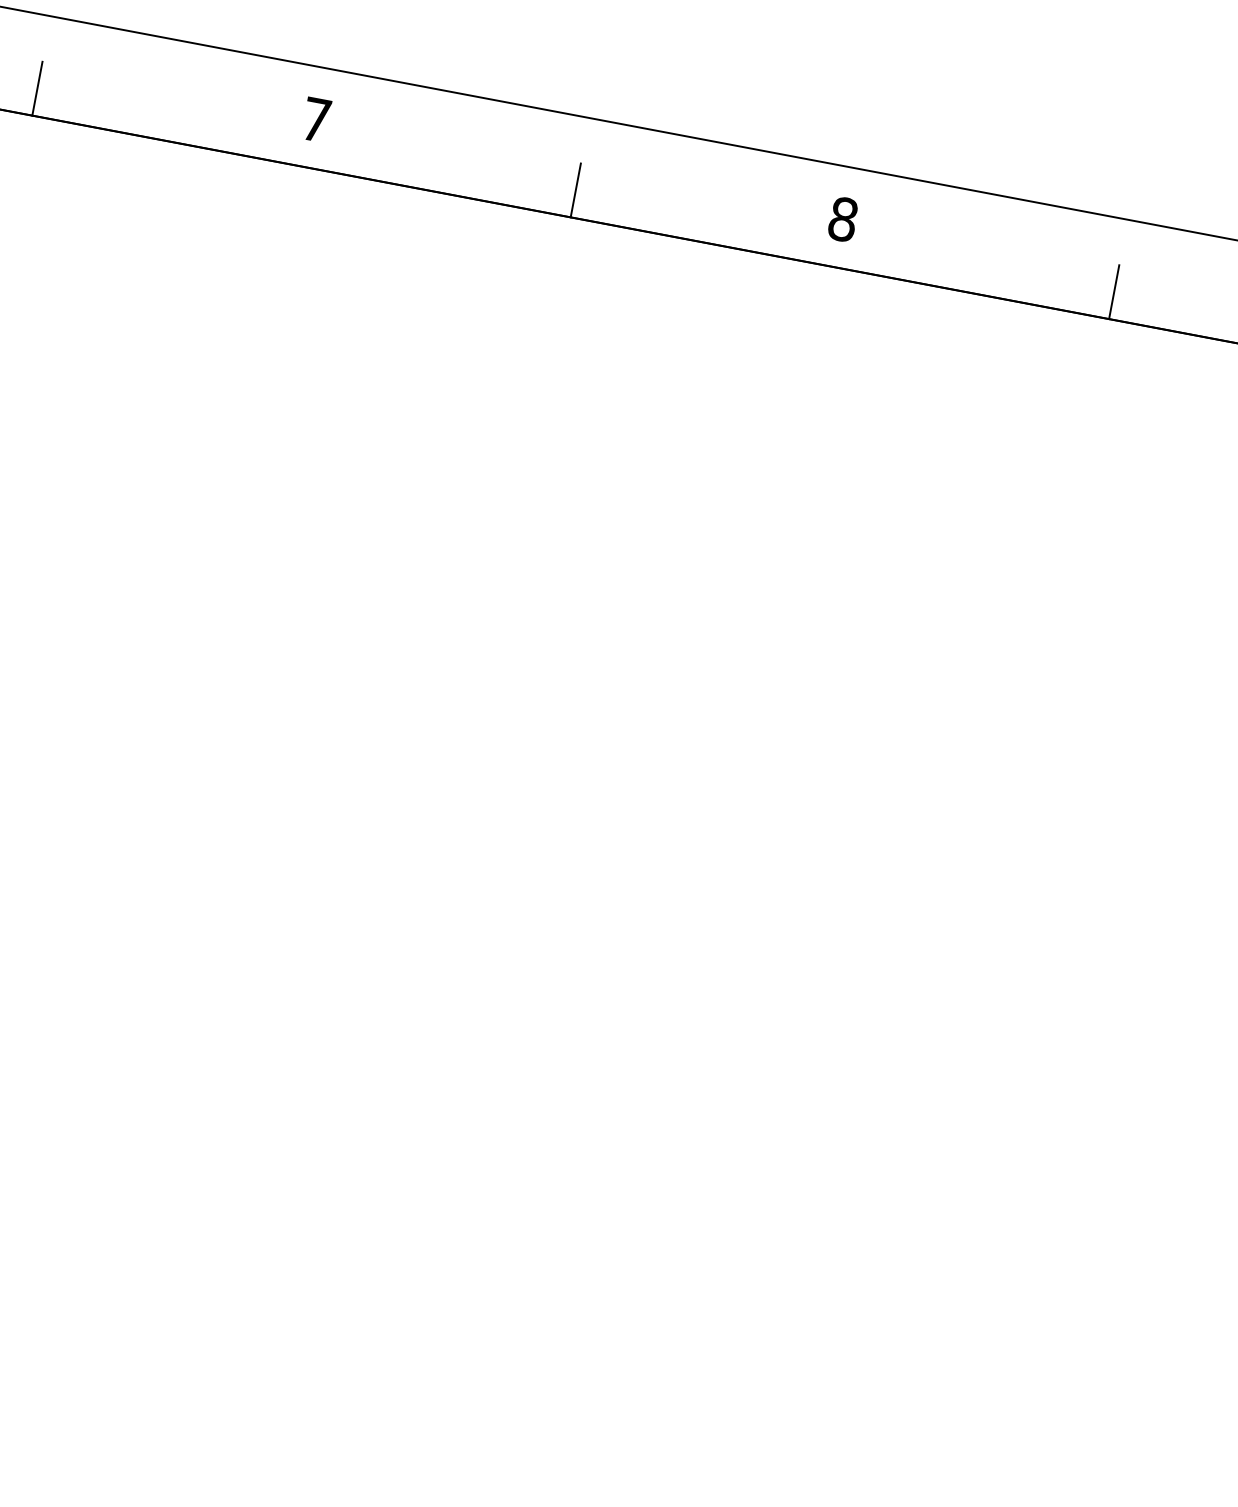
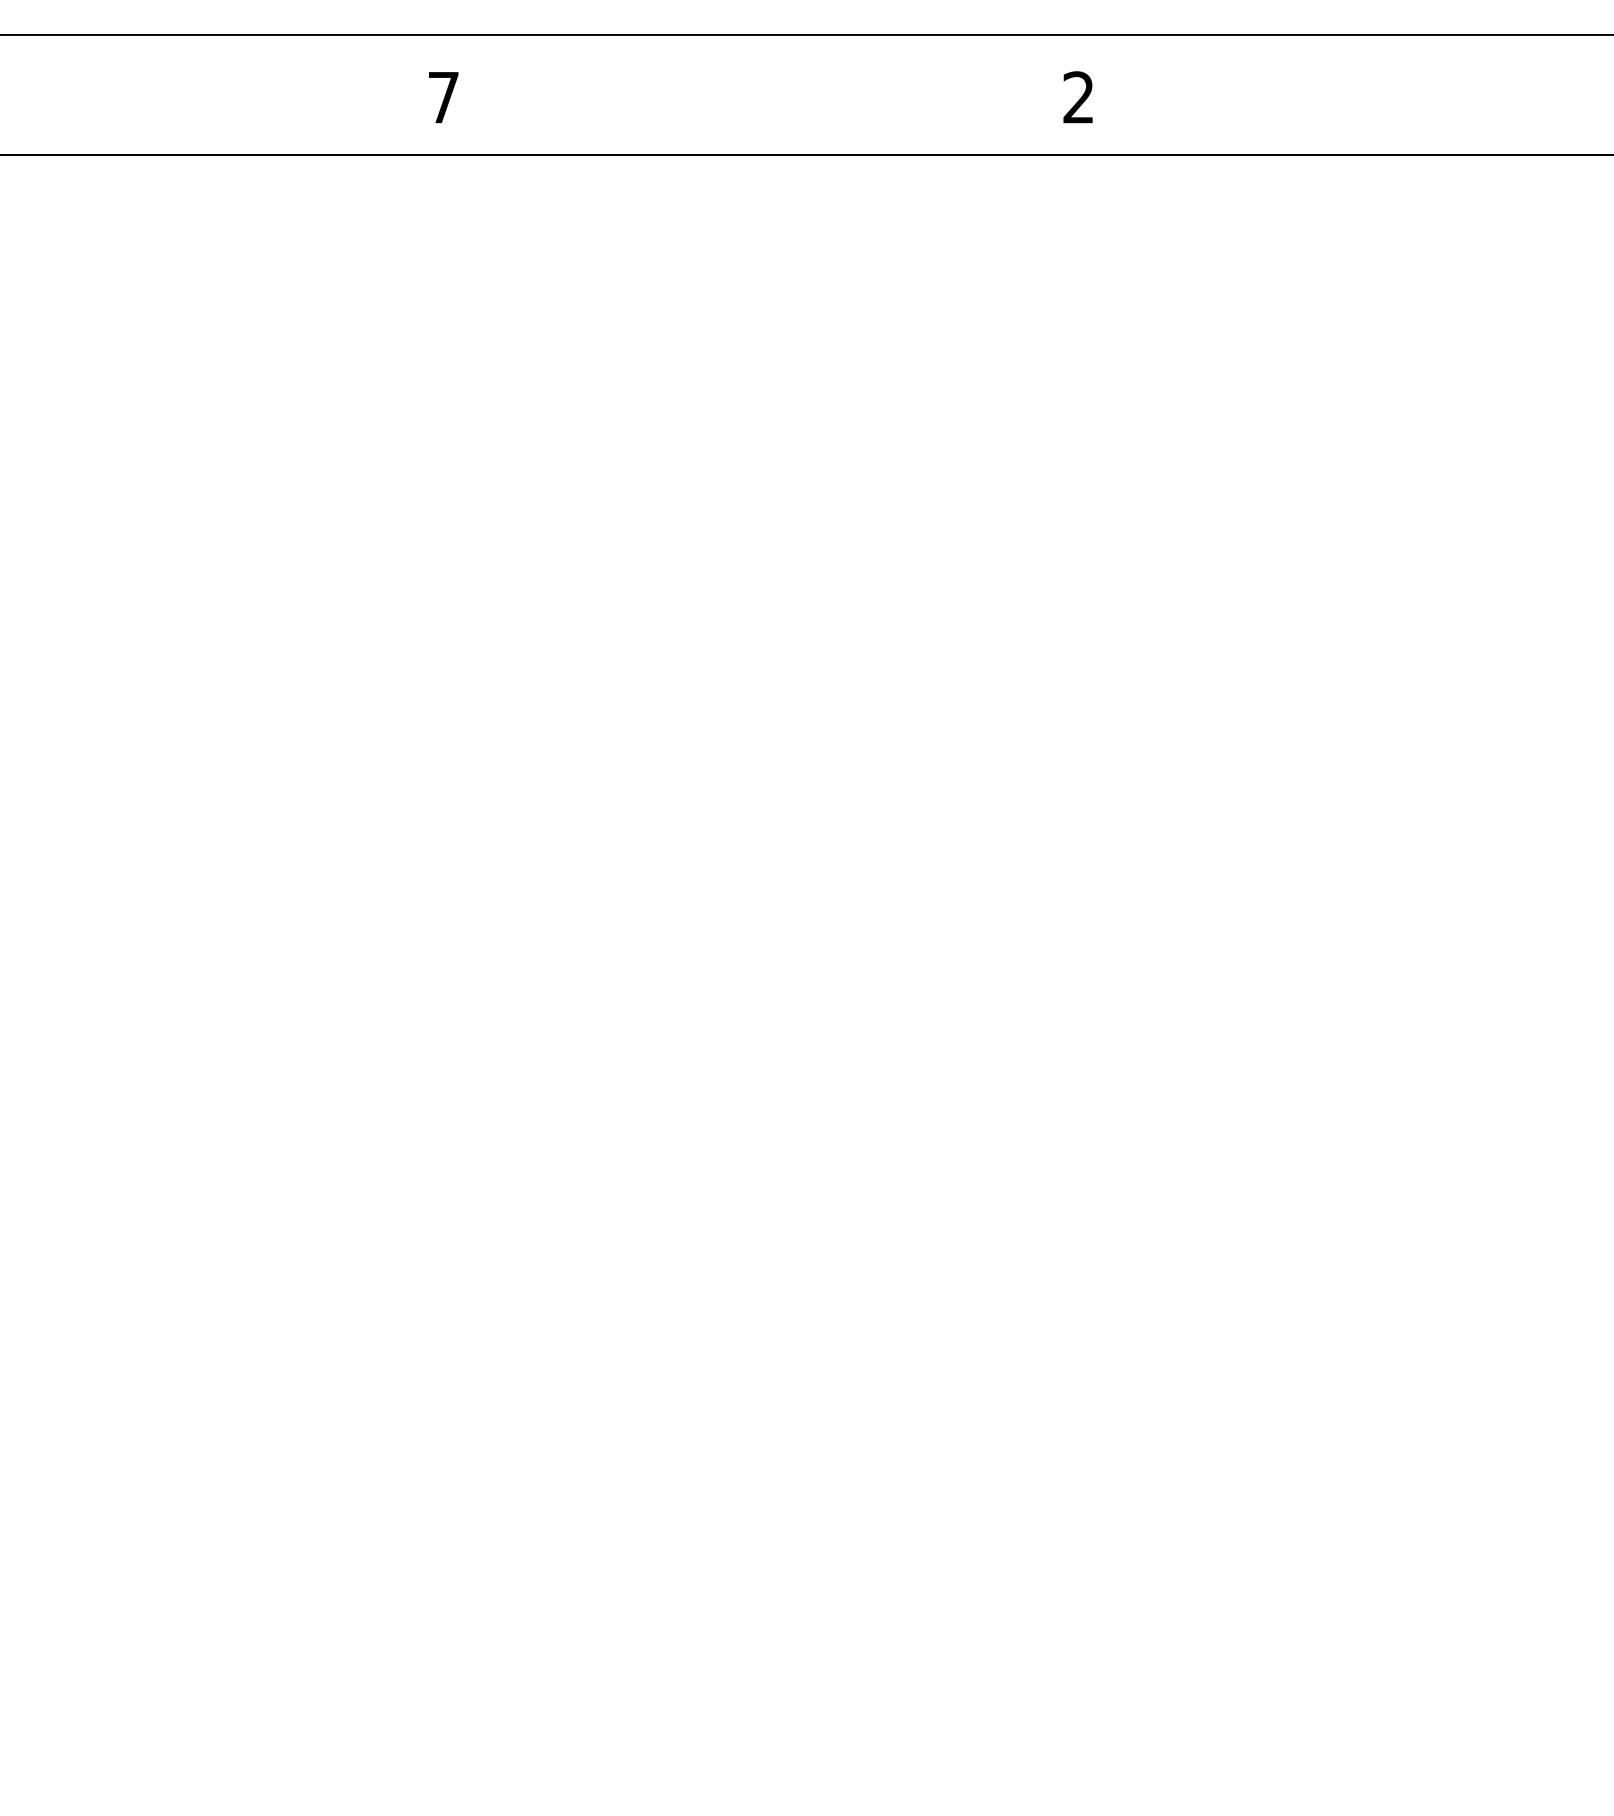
line: (37, 88) -> (112, 122), removed
line: (576, 190) -> (761, 122), removed
text: (843, 219) -> (1078, 97), 8 -> 2
line: (1114, 292) -> (1410, 122), removed

